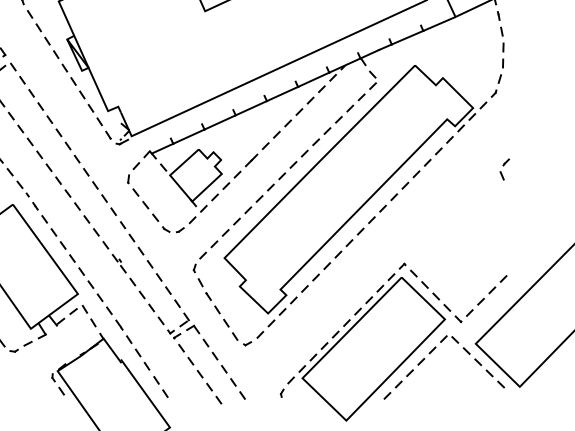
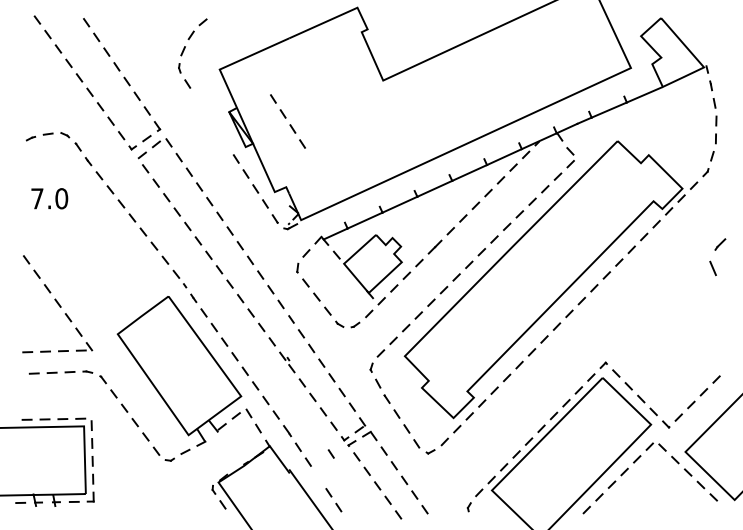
part: (51, 47) -> (287, 121), moved
part: (504, 169) -> (717, 257), size x1.6
line: (146, 365) -> (330, 453), moved

